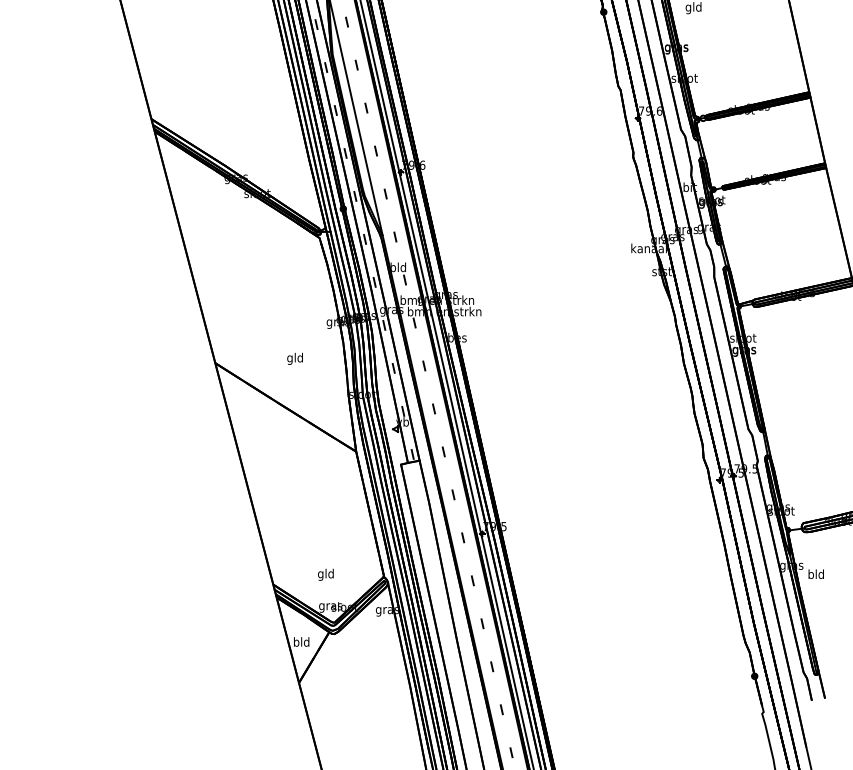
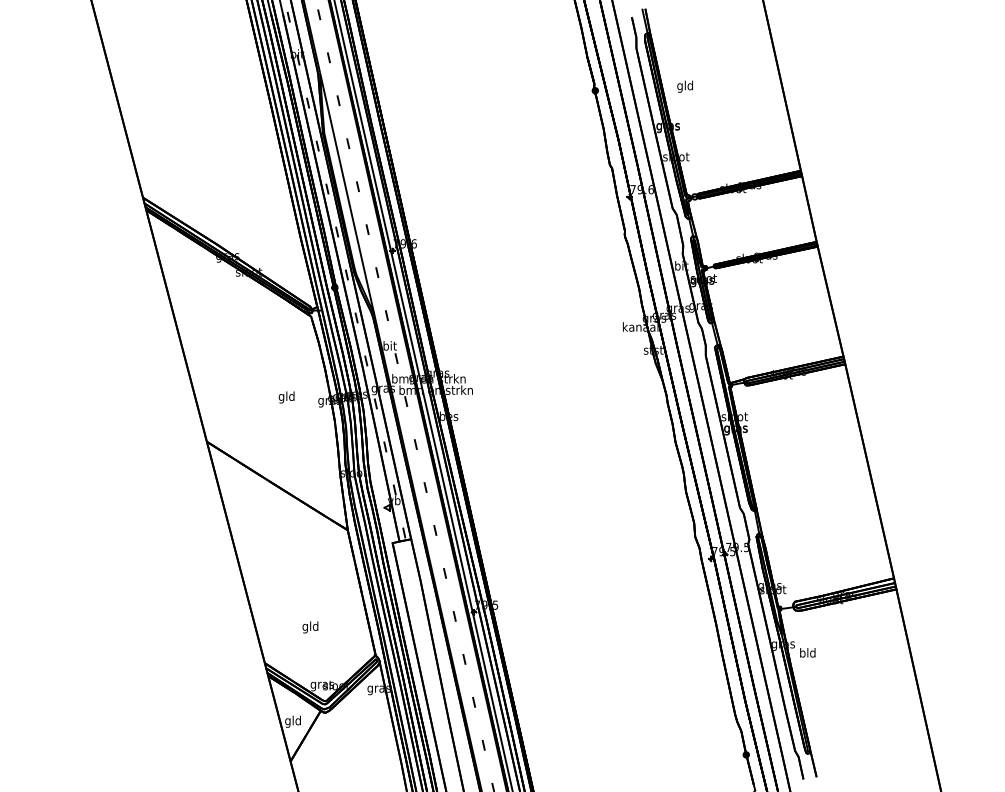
text: (397, 266) -> (389, 345), bld -> bit
text: (294, 358) -> (286, 397), moved
text: (325, 574) -> (310, 627), moved
text: (295, 642) -> (287, 721), bld -> gld

